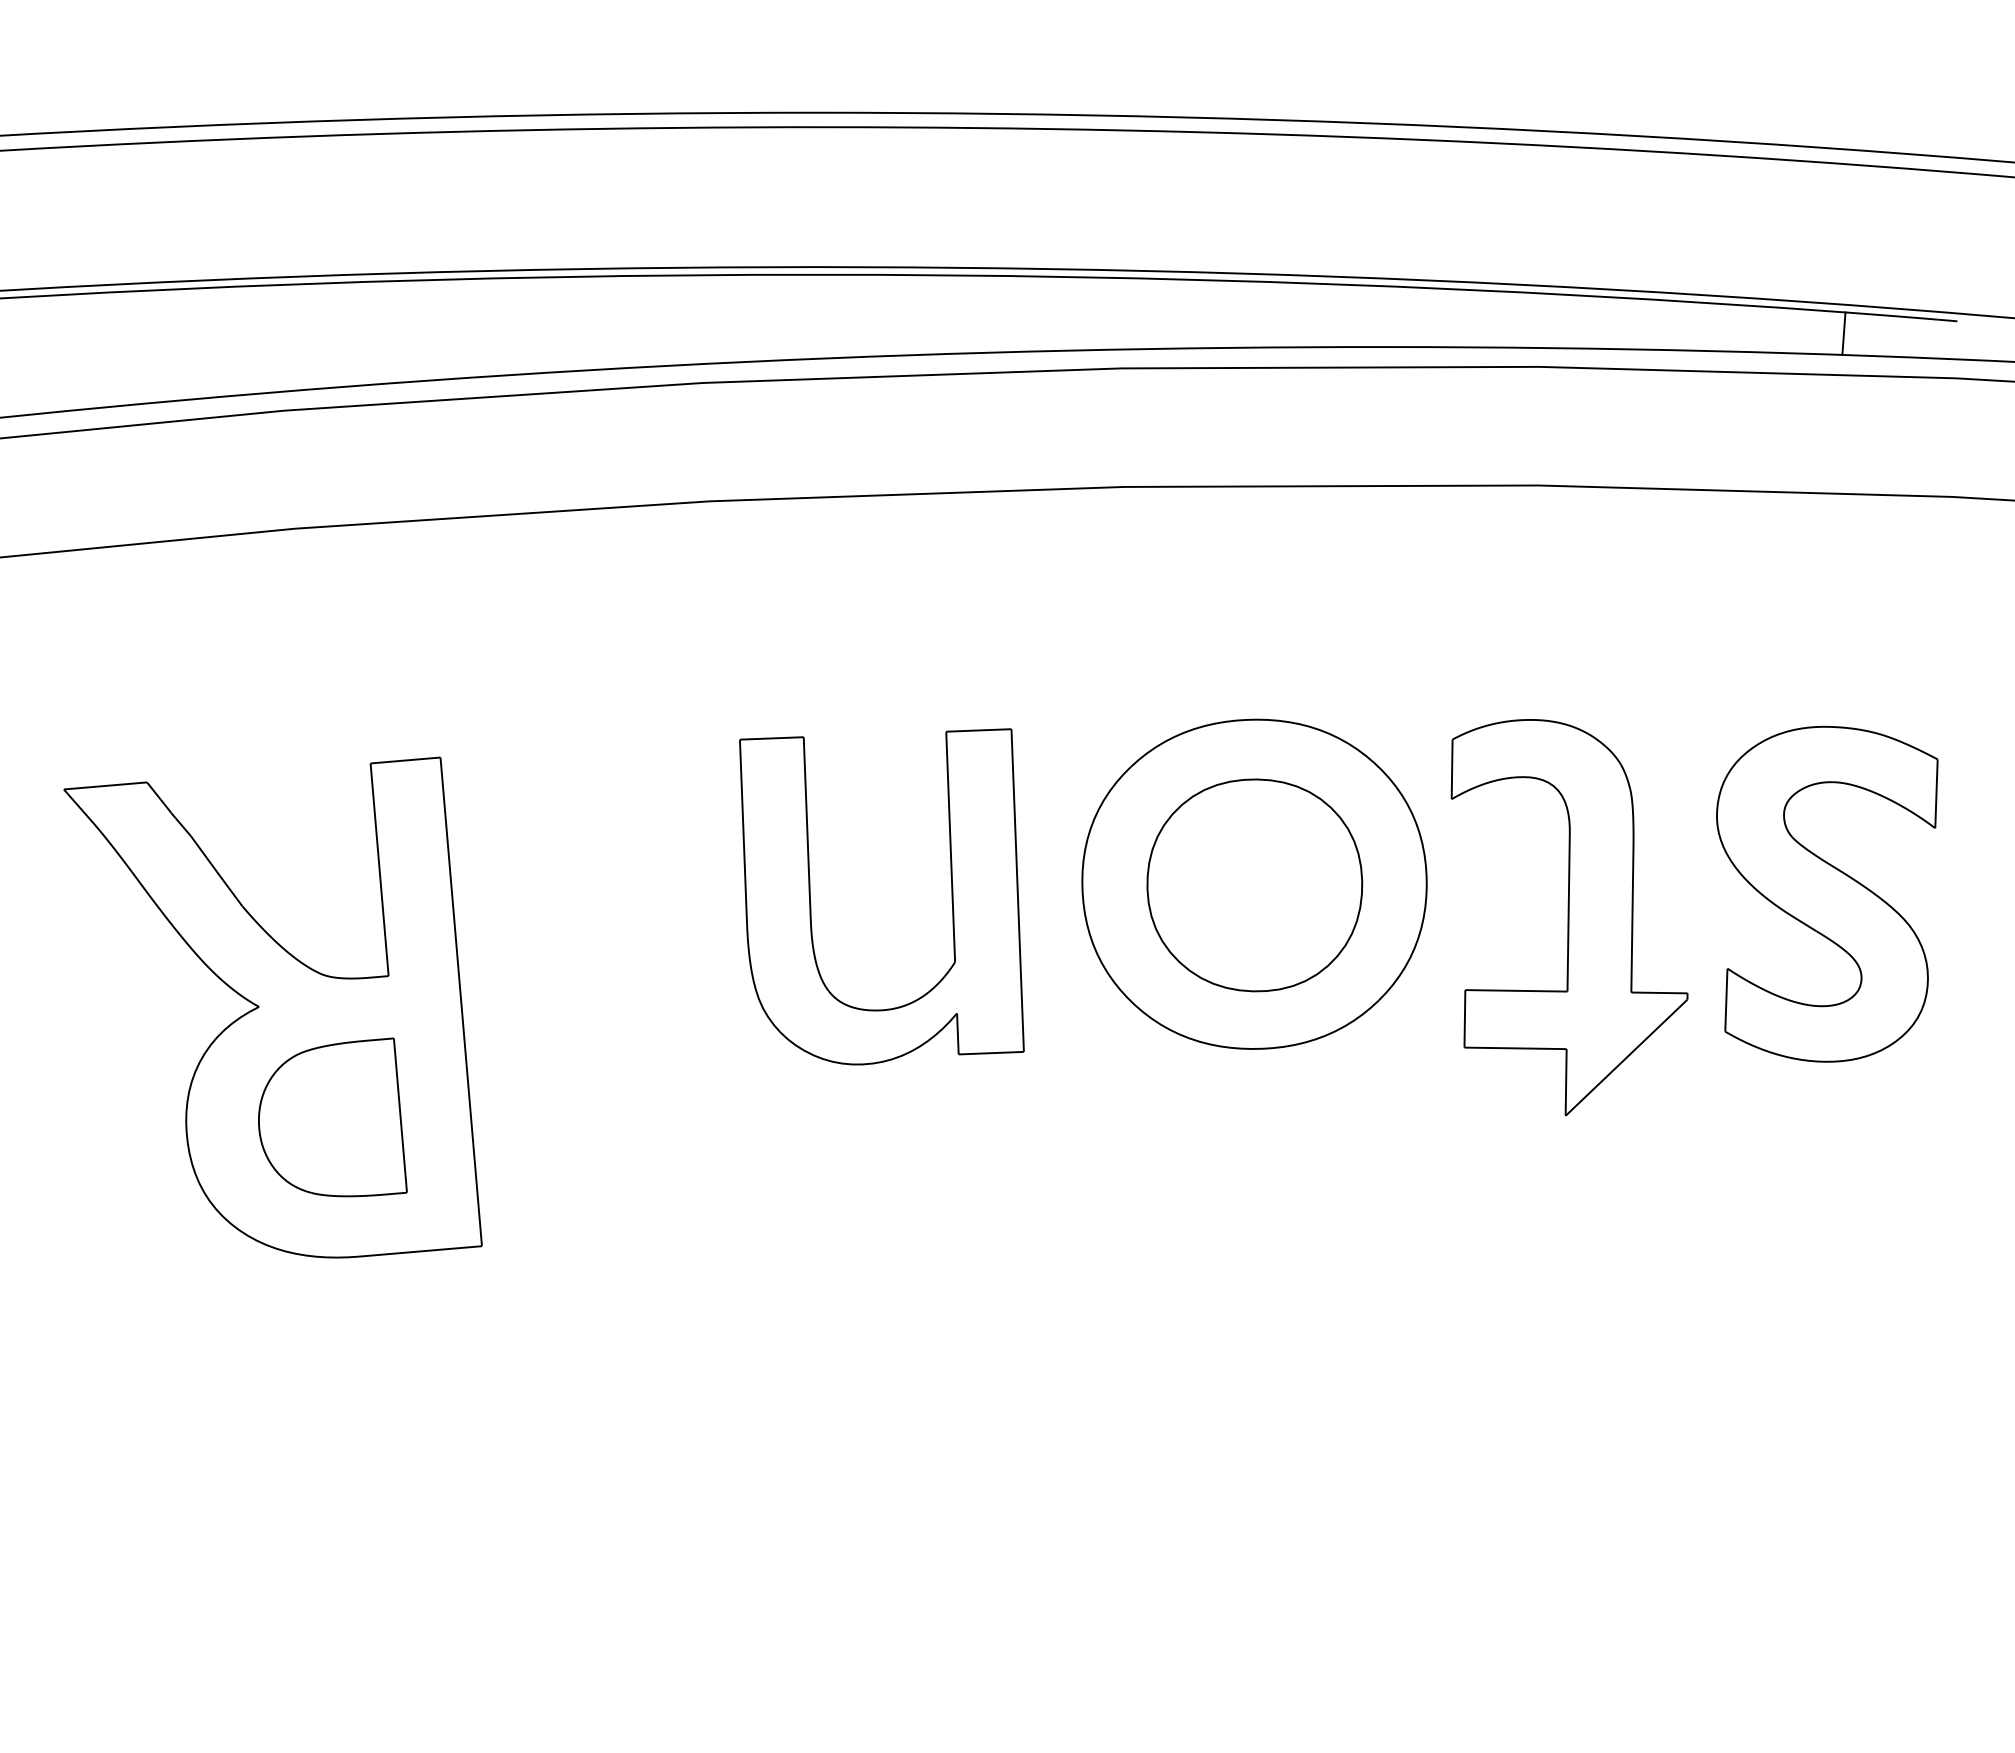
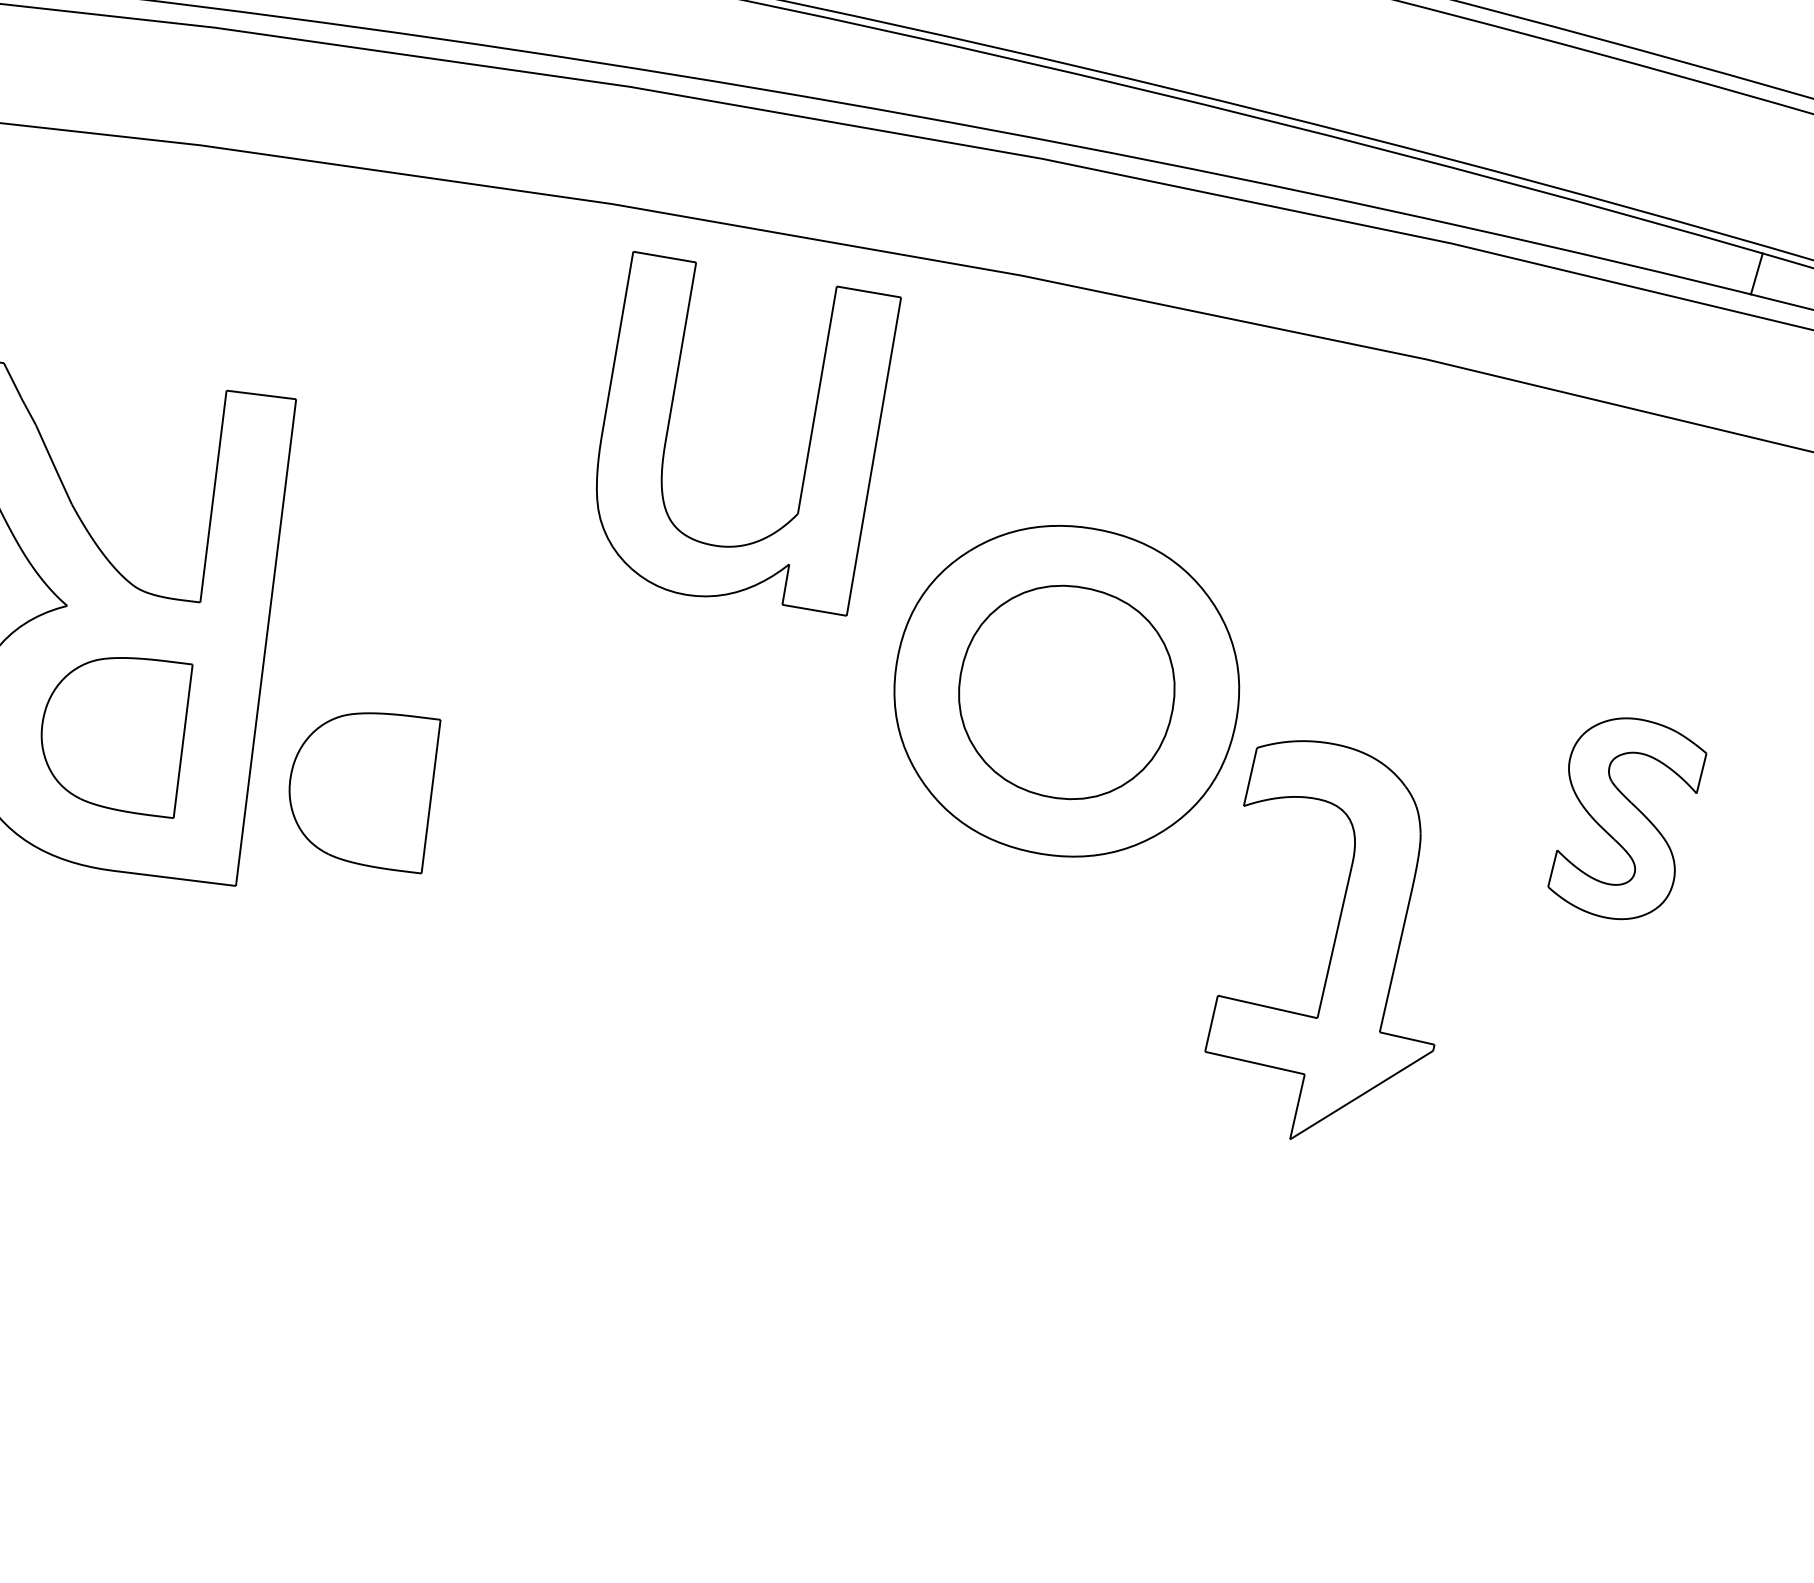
part: (1827, 893) -> (1625, 818), size x0.6
part: (951, 896) -> (807, 448), moved
part: (1569, 917) -> (1334, 946), moved
part: (586, 1120) -> (364, 784), added

